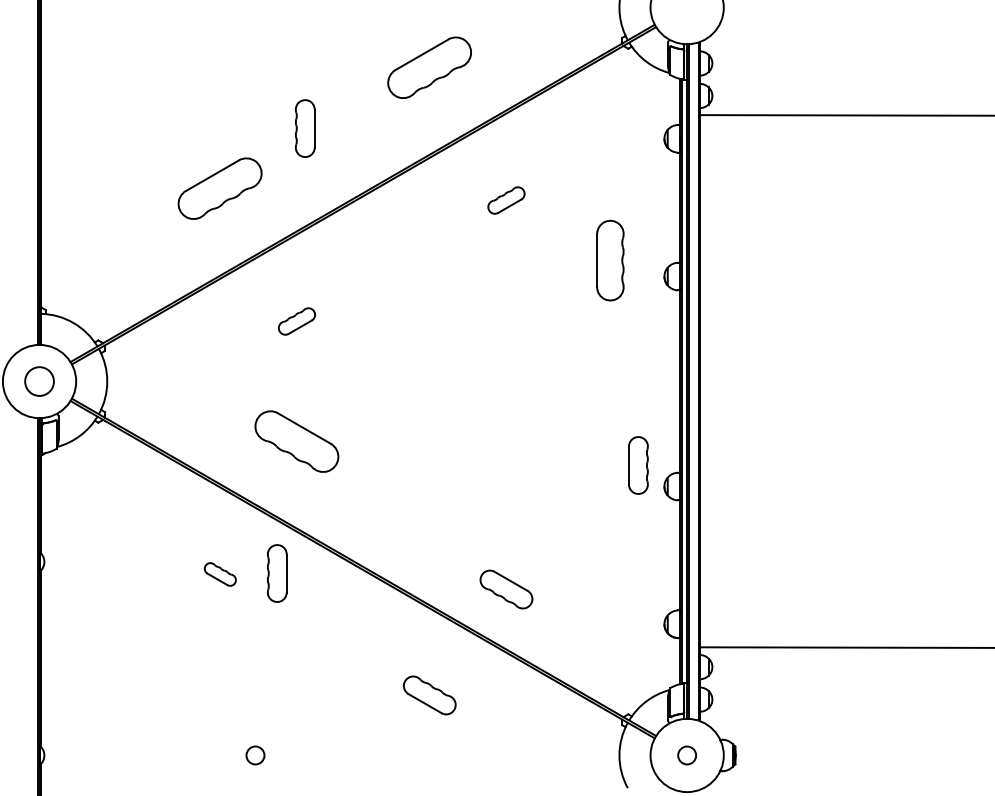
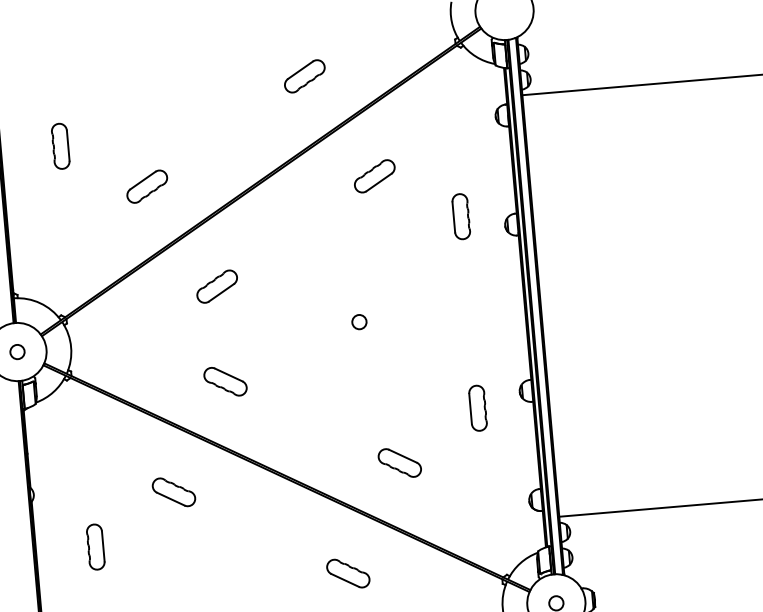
part: (429, 67) -> (304, 76), size x0.62
part: (305, 128) -> (60, 146), moved
part: (220, 188) -> (147, 186), size x0.62
part: (506, 200) -> (374, 176), size x1.43
part: (610, 260) -> (461, 216), size x0.71
part: (296, 321) -> (216, 286), size x1.43
circle: (39, 381) -> (17, 352), size x0.62
circle: (471, 381) -> (359, 322), added
part: (296, 441) -> (225, 381), size x0.62
part: (638, 465) -> (478, 408), moved
part: (277, 573) -> (95, 547), moved
part: (220, 574) -> (174, 492), size x1.67
part: (506, 589) -> (399, 463), moved

